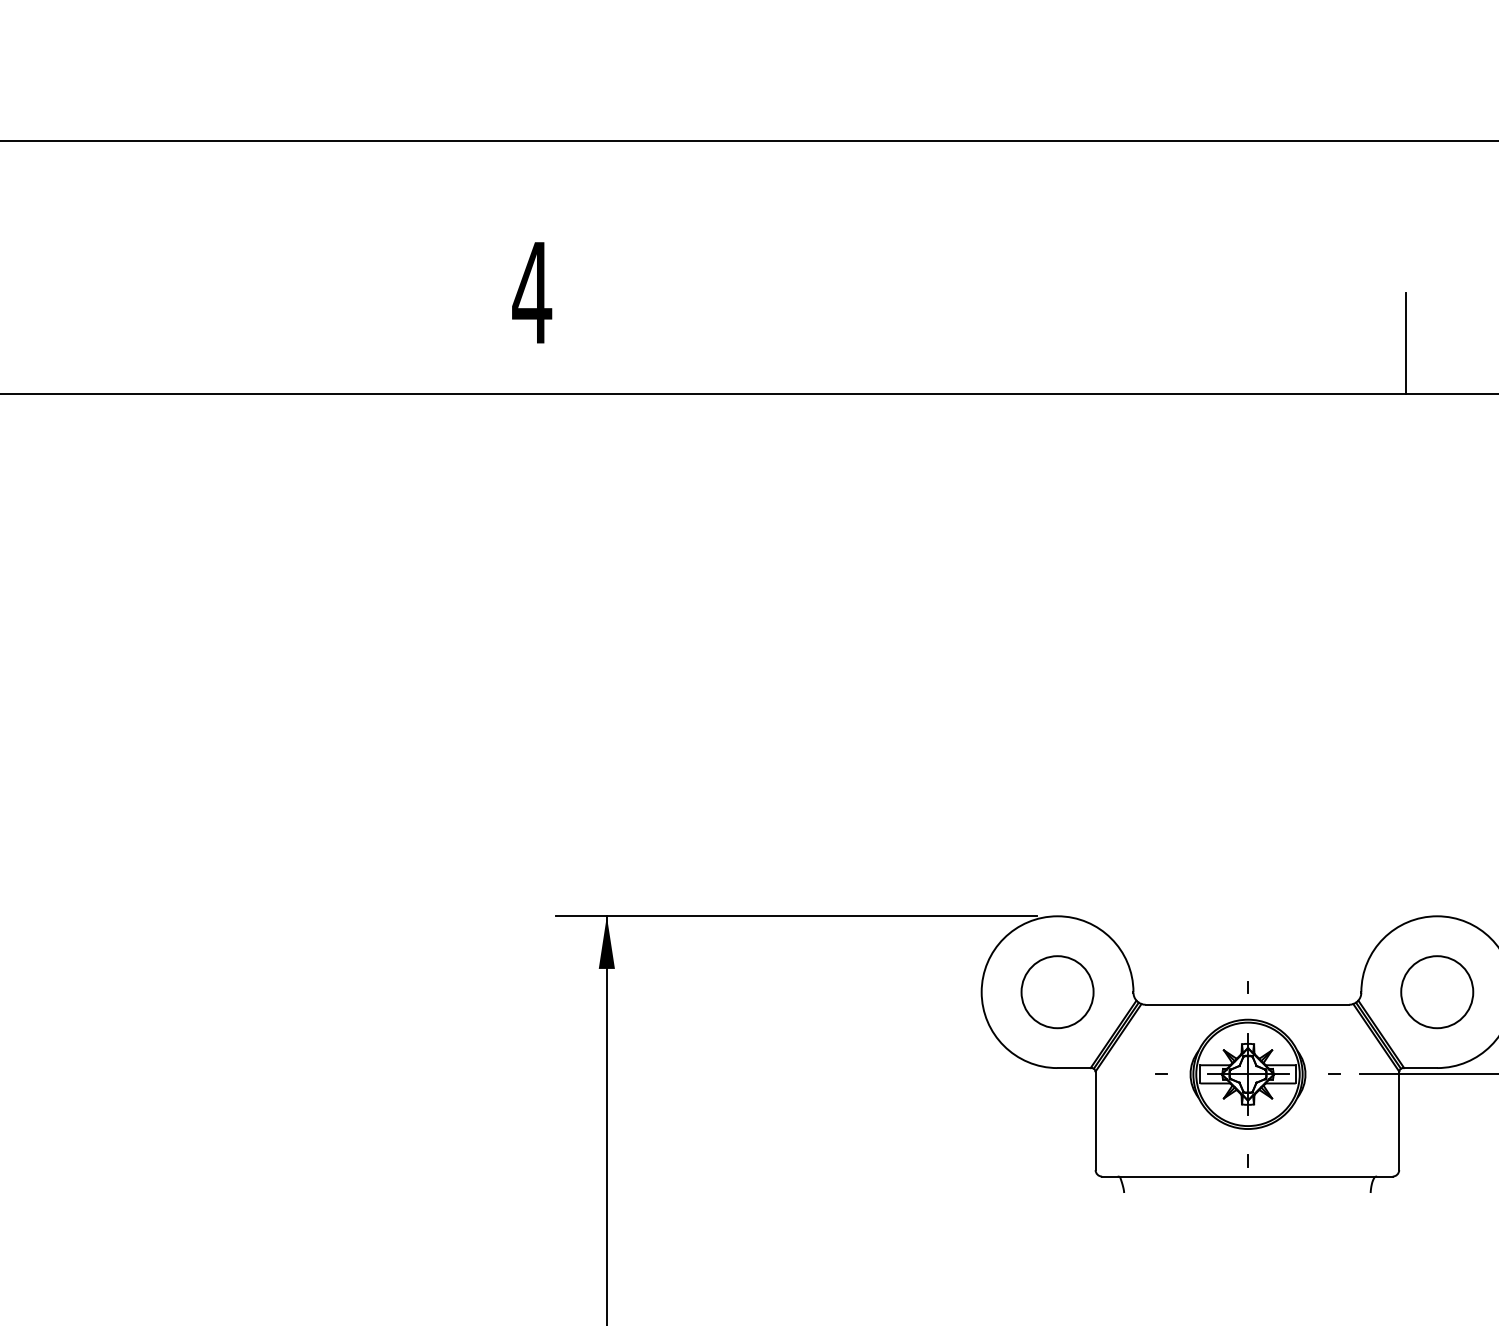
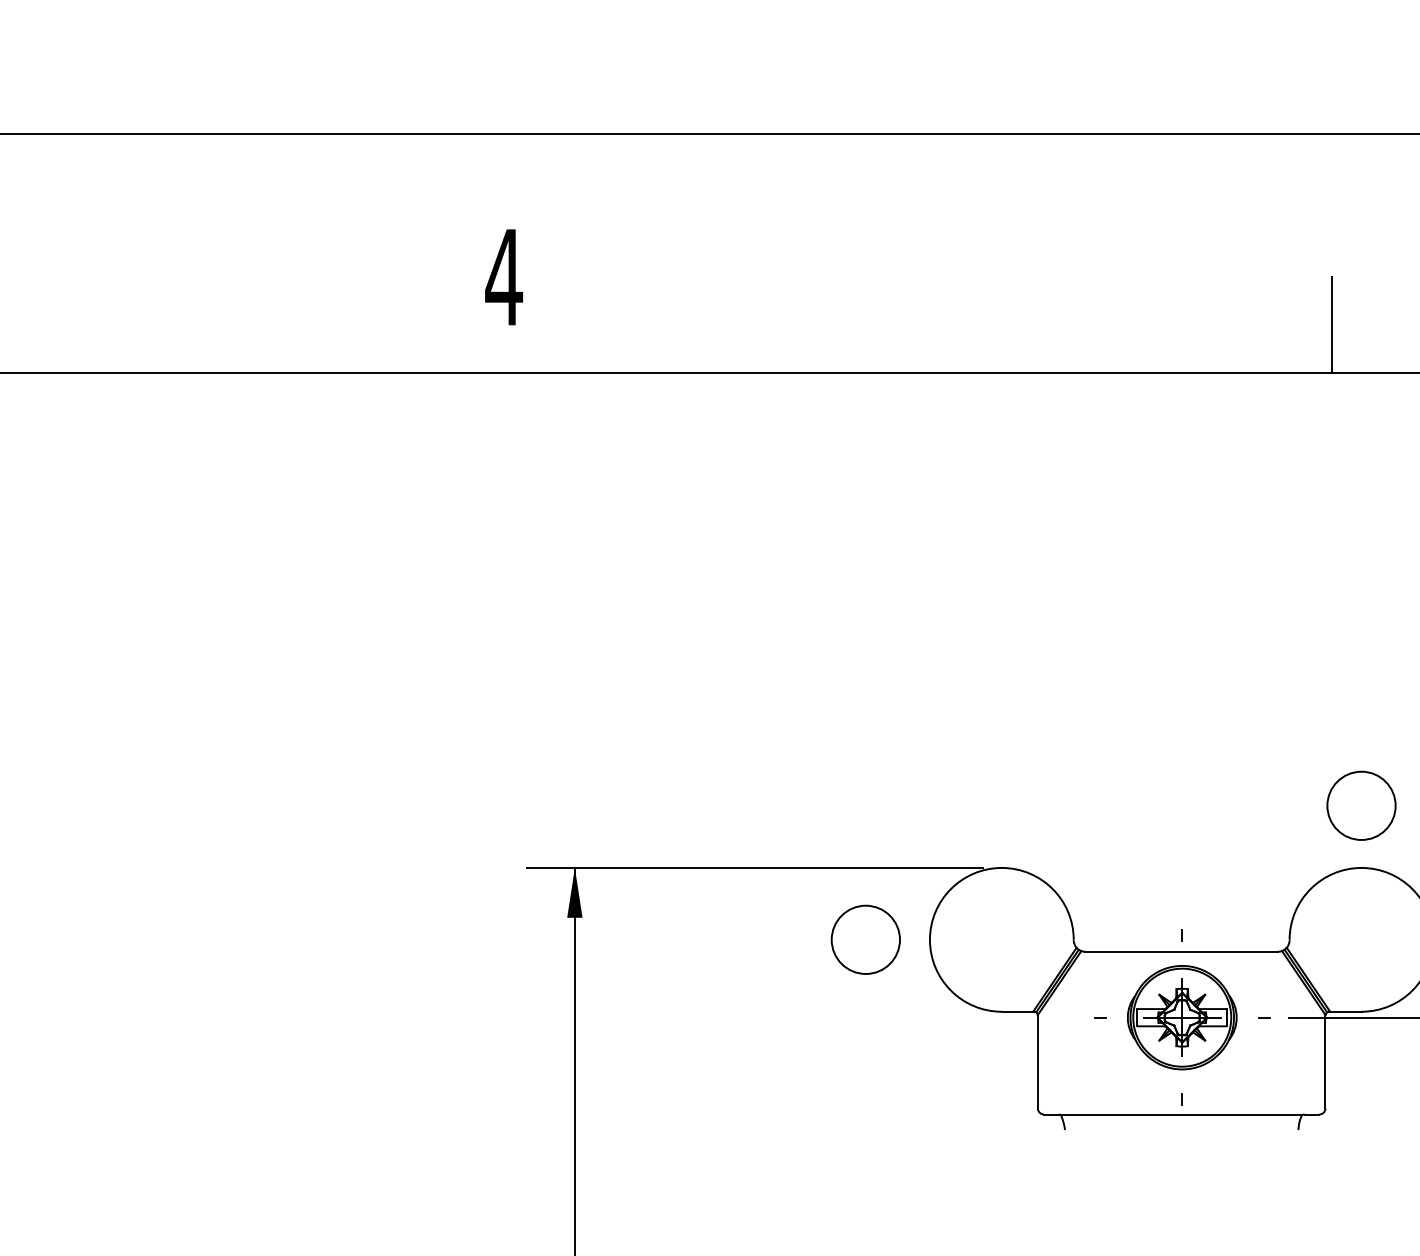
circle: (1057, 991) -> (865, 939), moved
circle: (1437, 991) -> (1361, 805), moved

